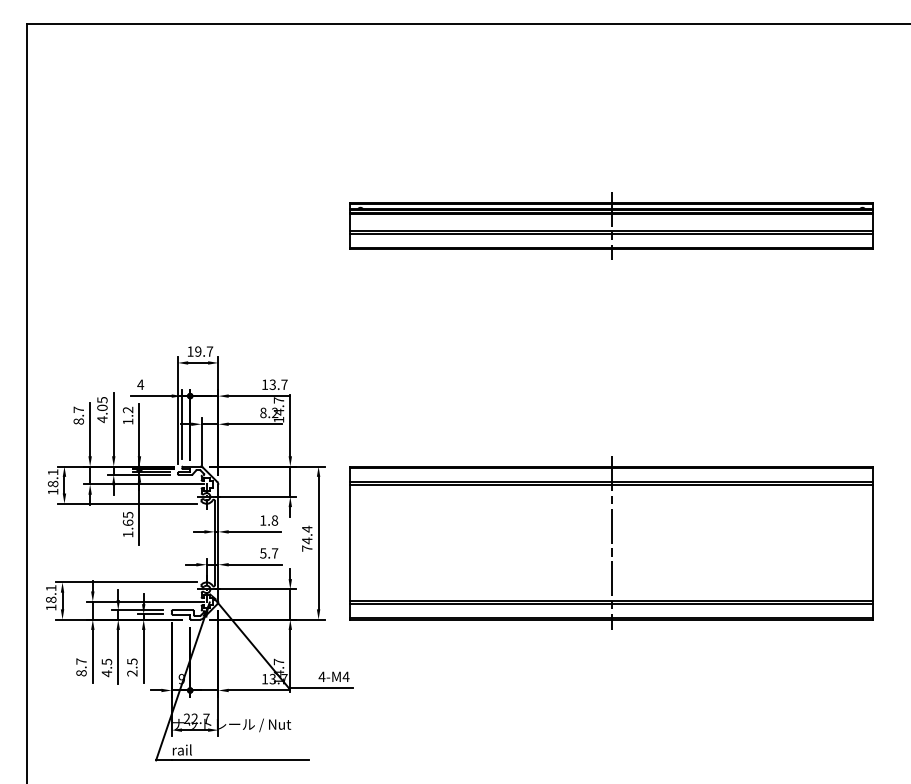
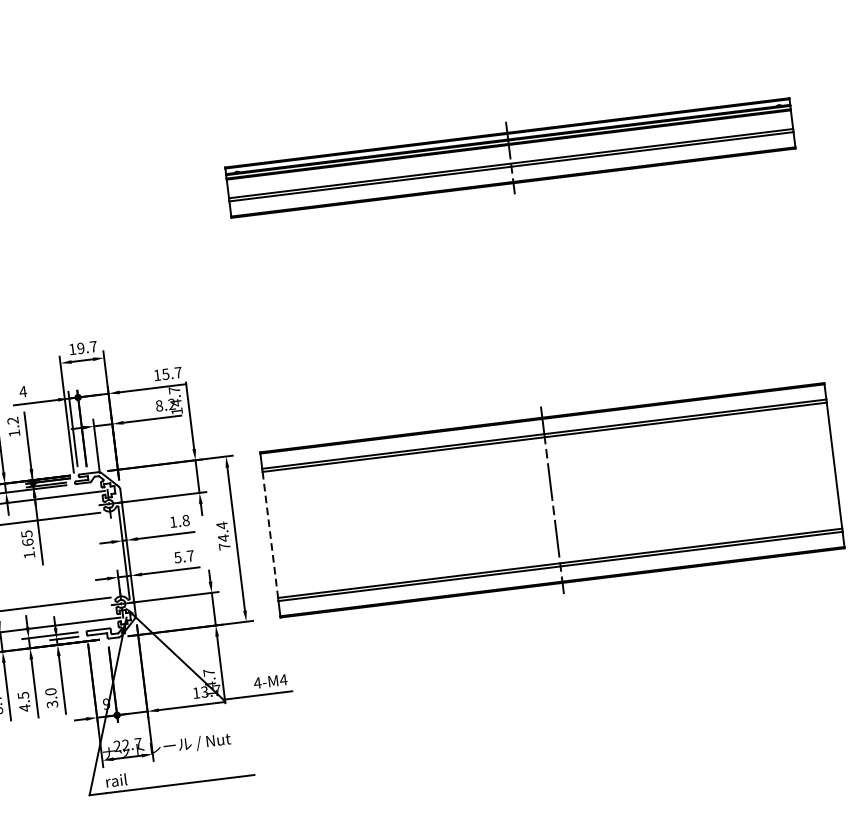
text: (272, 384) -> (165, 374), 13.7 -> 15.7
line: (350, 543) -> (270, 535), solid -> dashed
text: (132, 667) -> (51, 698), 2.5 -> 3.0

